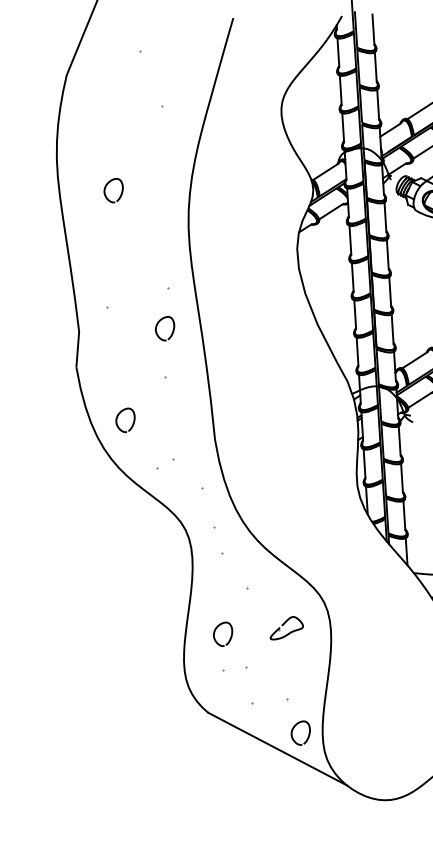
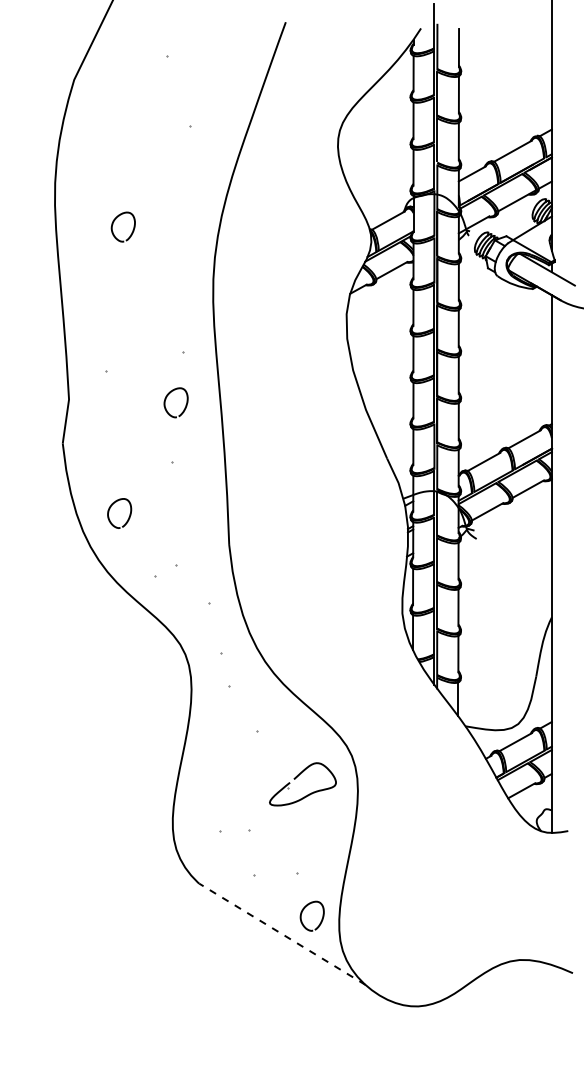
part: (286, 628) -> (302, 784), size x1.6
curve: (215, 631) -> (214, 782), removed
line: (277, 749) -> (282, 934), solid -> dashed

